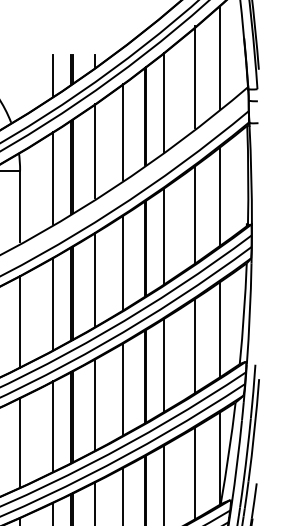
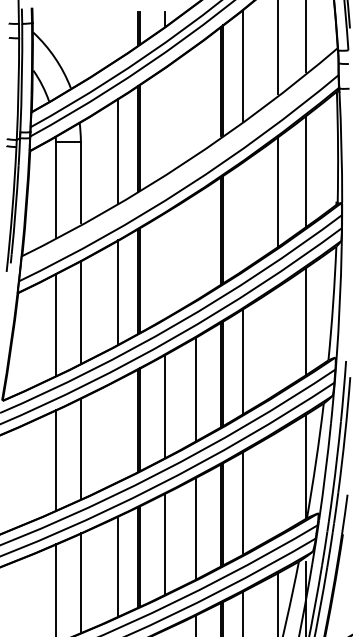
line: (53, 75) -> (118, 35), removed
line: (122, 131) -> (196, 98), removed
line: (95, 150) -> (165, 119), removed
line: (164, 236) -> (243, 216), removed
line: (122, 263) -> (196, 246), removed
line: (95, 280) -> (165, 265), removed
line: (195, 345) -> (278, 339), removed
line: (53, 426) -> (118, 430), removed
line: (195, 472) -> (278, 482), removed

